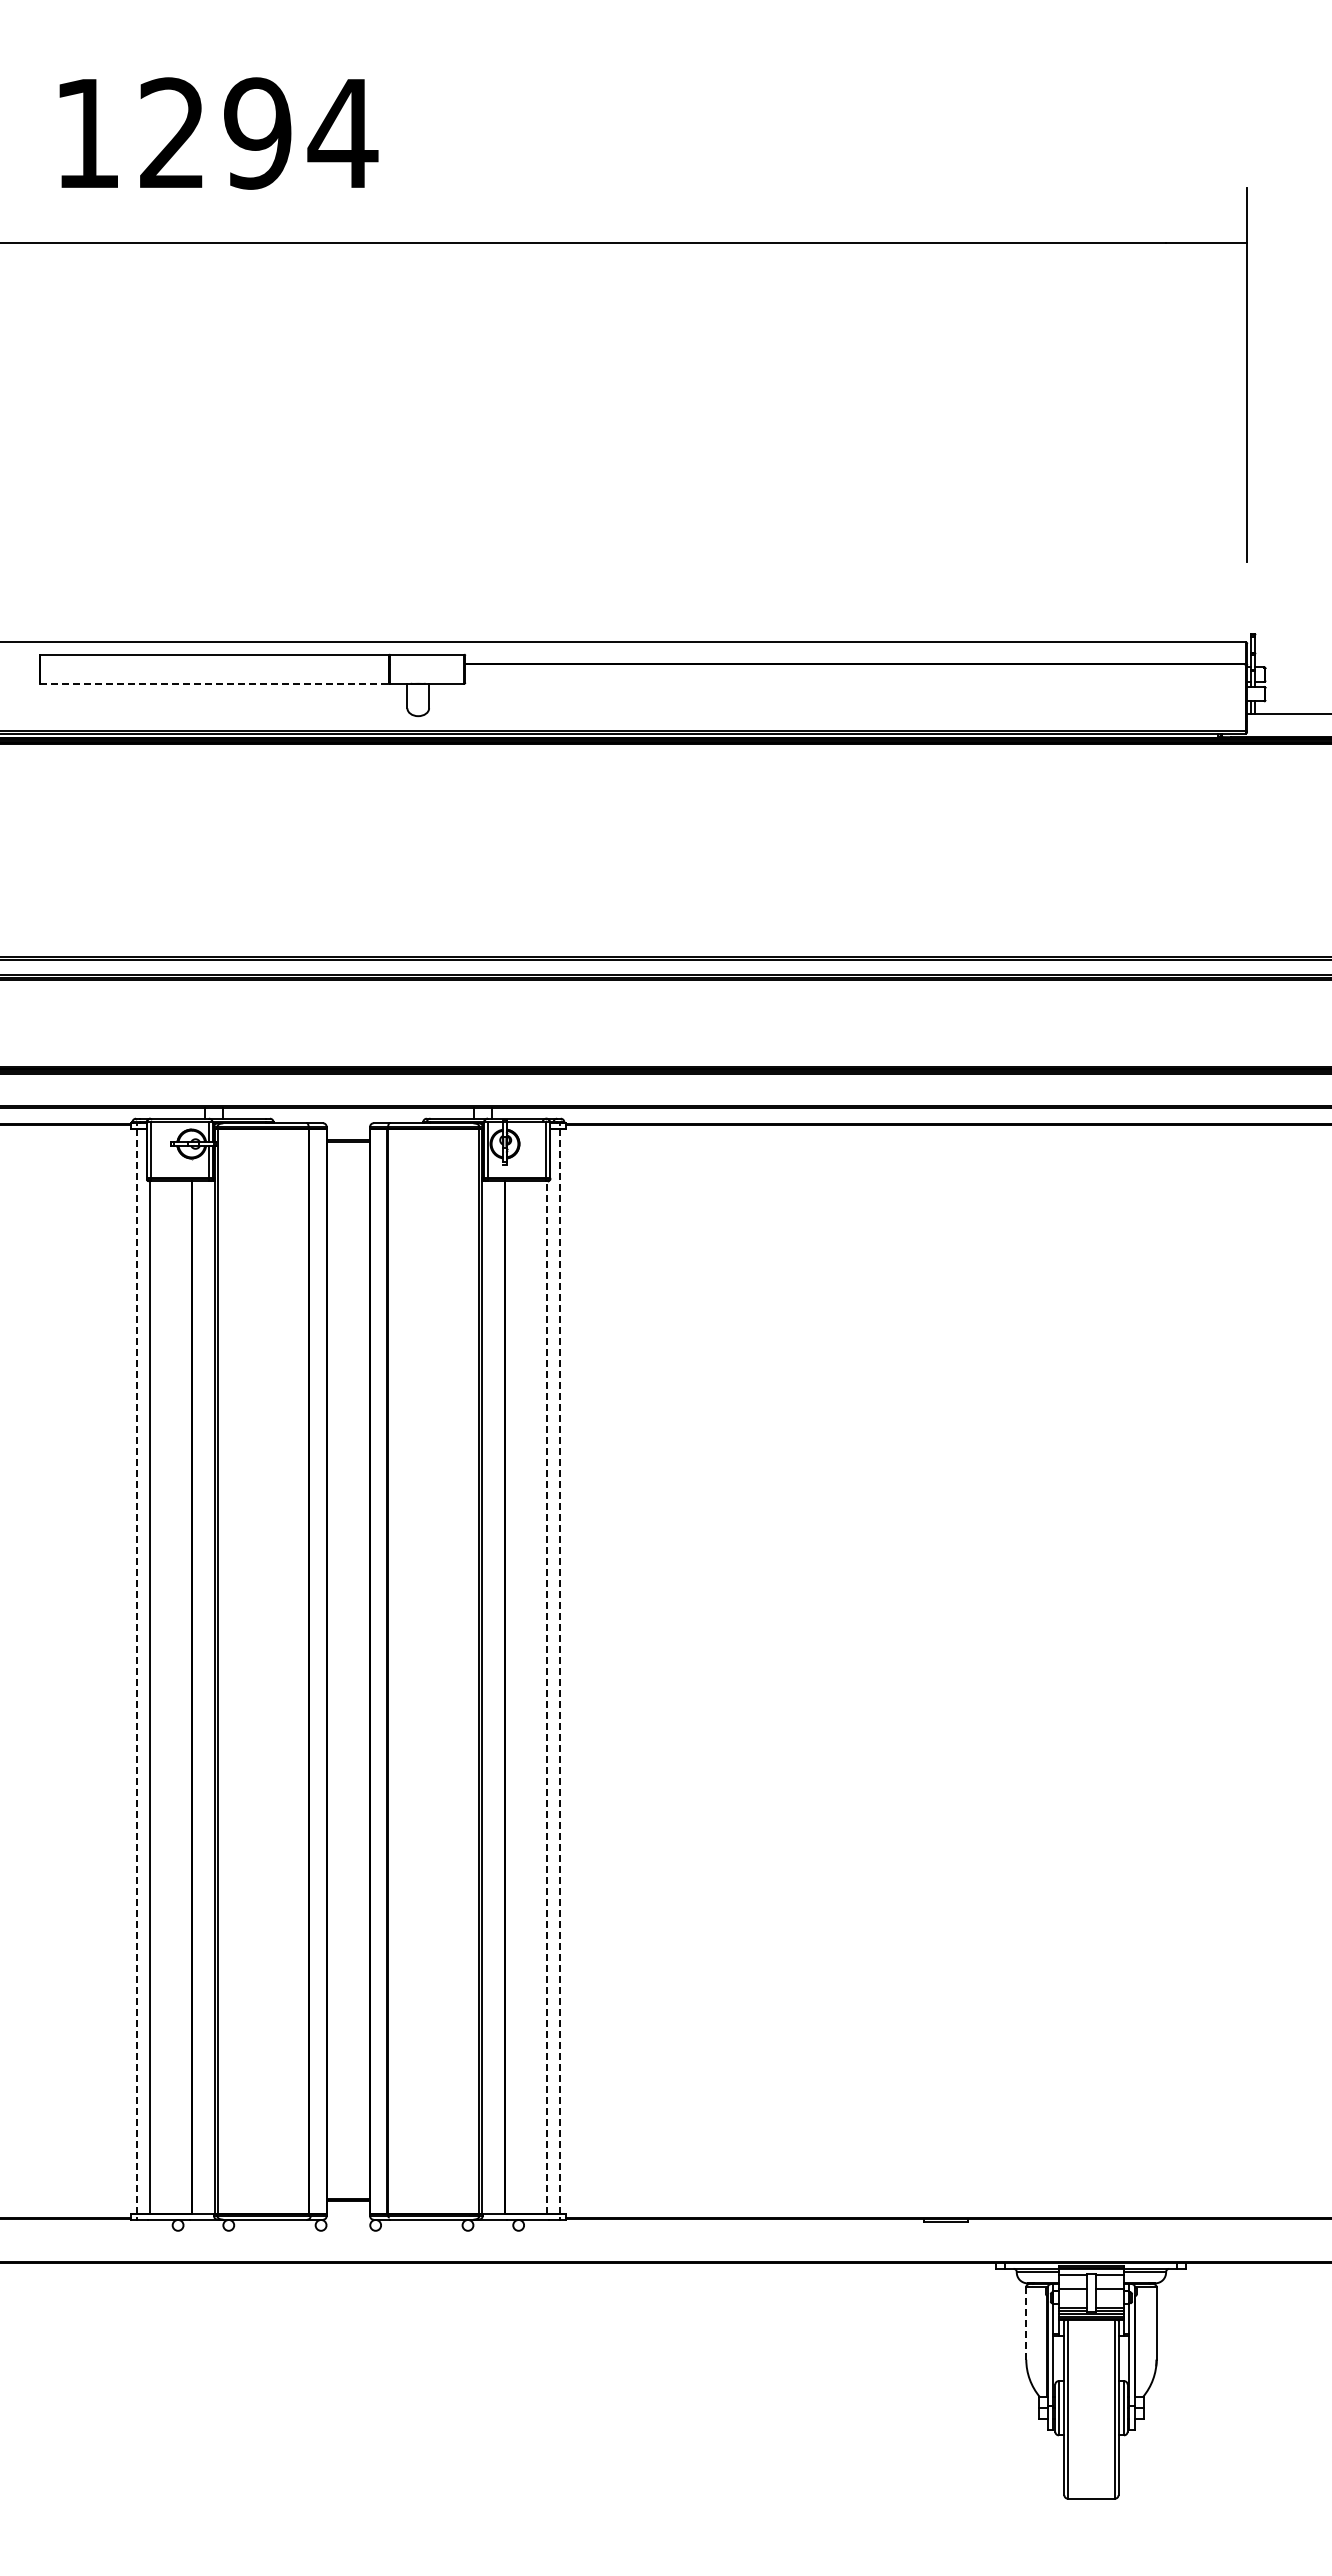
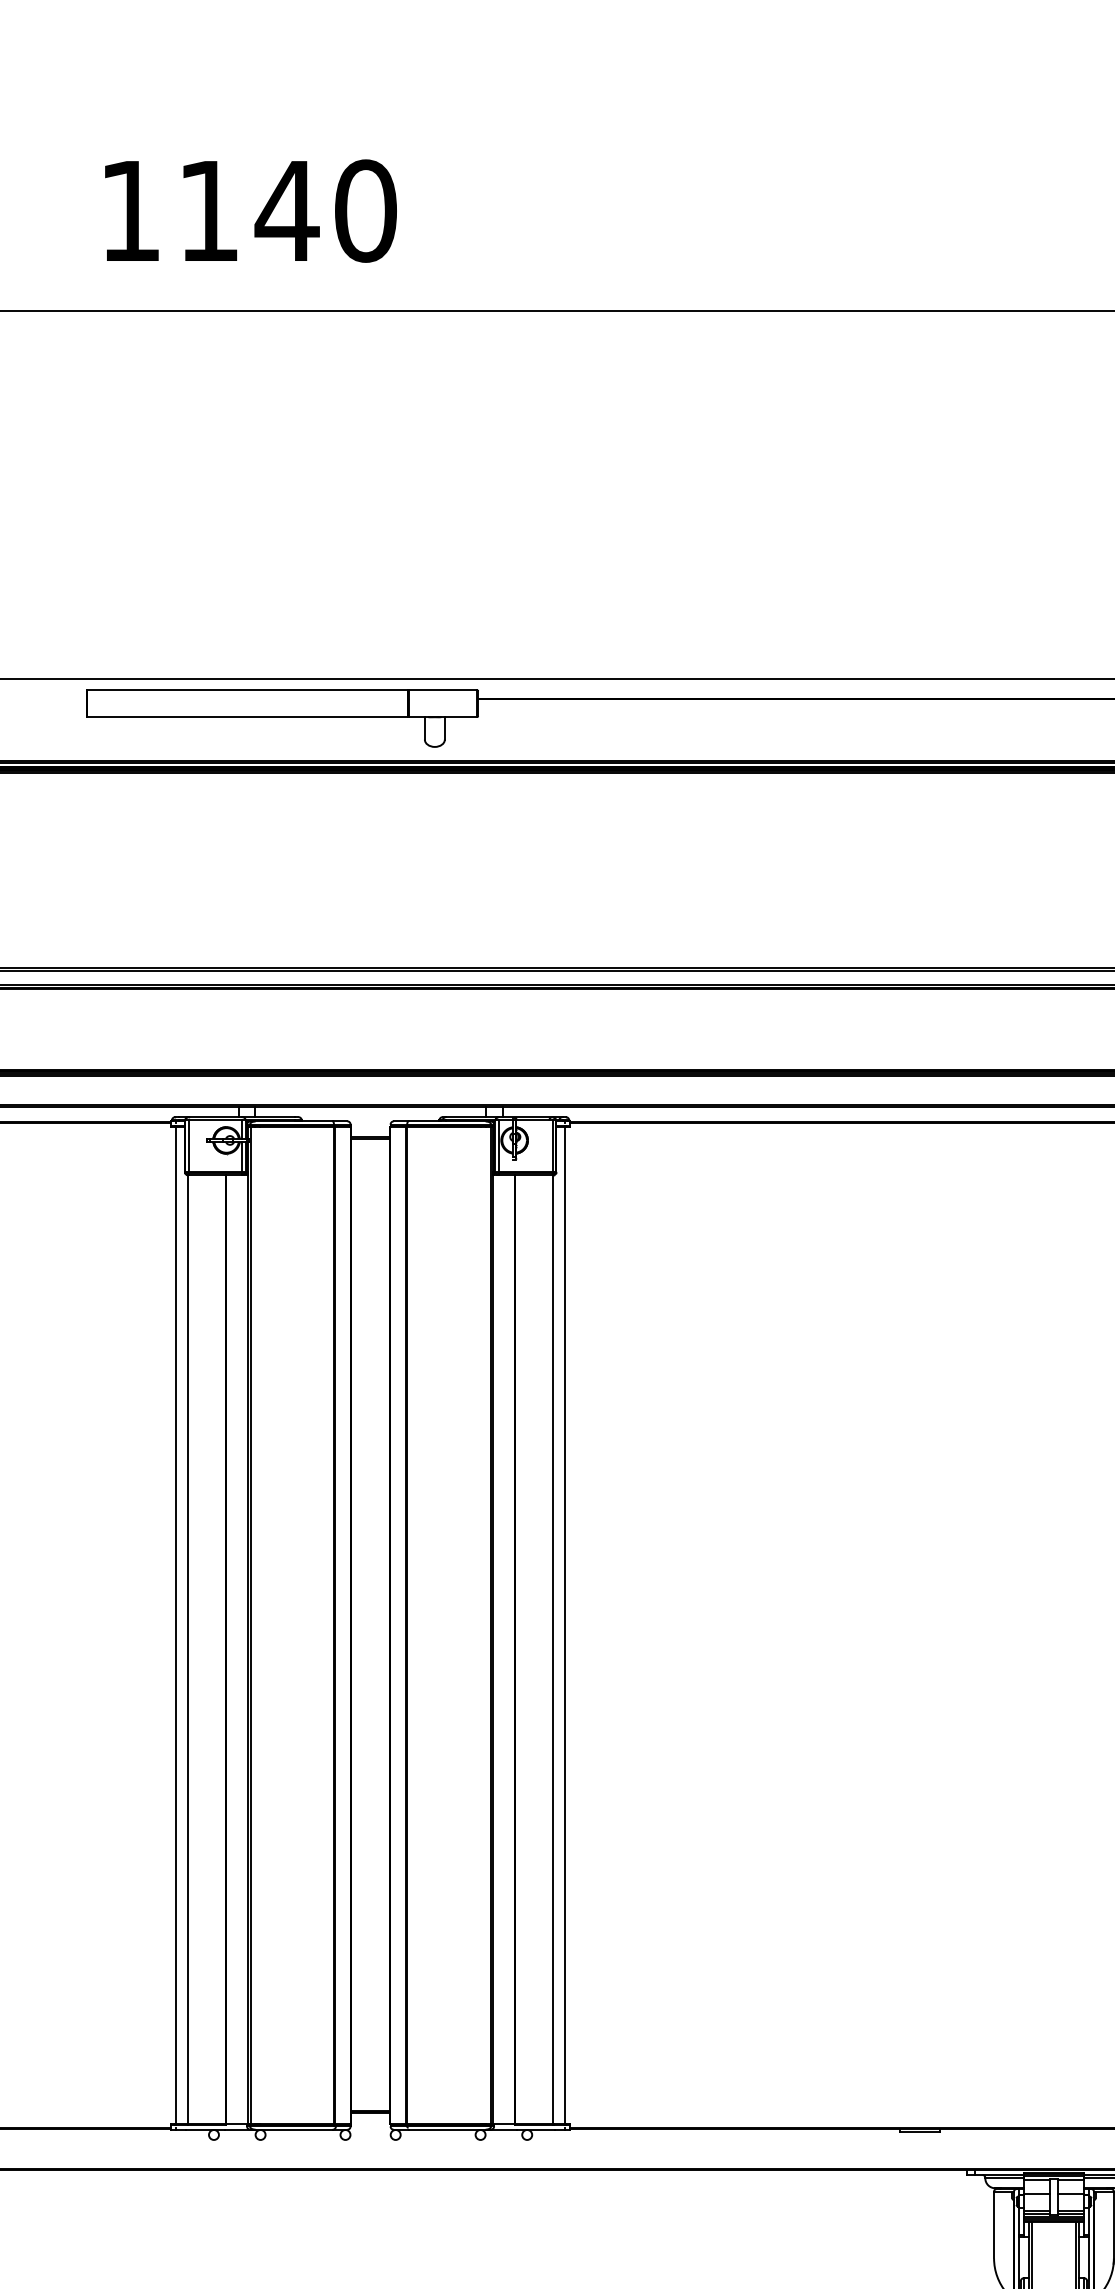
text: (259, 133) -> (288, 211), 1294 -> 1140
line: (214, 683) -> (247, 716), dashed -> solid
line: (136, 1671) -> (175, 1625), dashed -> solid
line: (560, 1671) -> (565, 1625), dashed -> solid
line: (546, 1696) -> (552, 1648), dashed -> solid
line: (1026, 2323) -> (994, 2225), dashed -> solid

